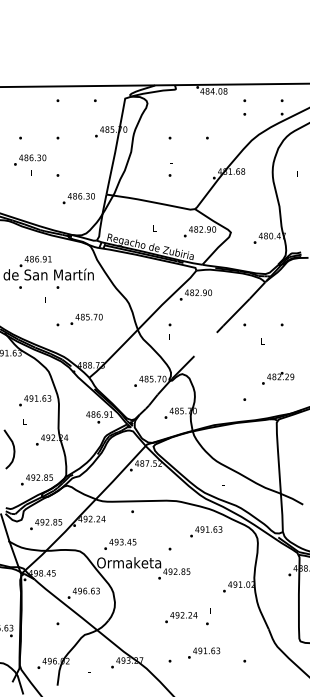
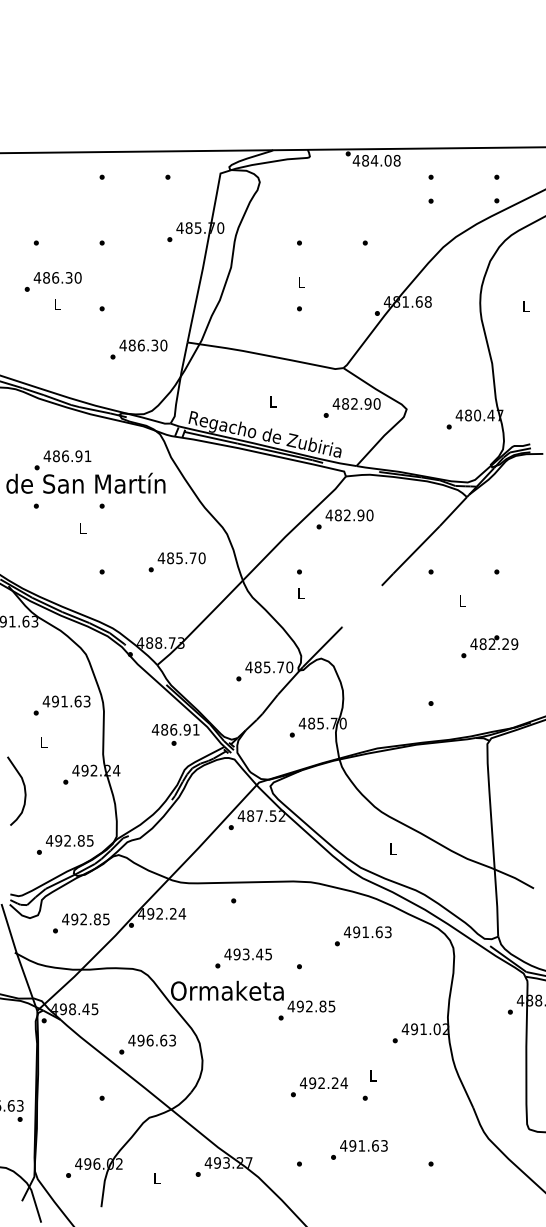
text: (86, 318) -> (177, 560), moved
text: (278, 378) -> (490, 646), moved
text: (120, 543) -> (243, 956), moved

